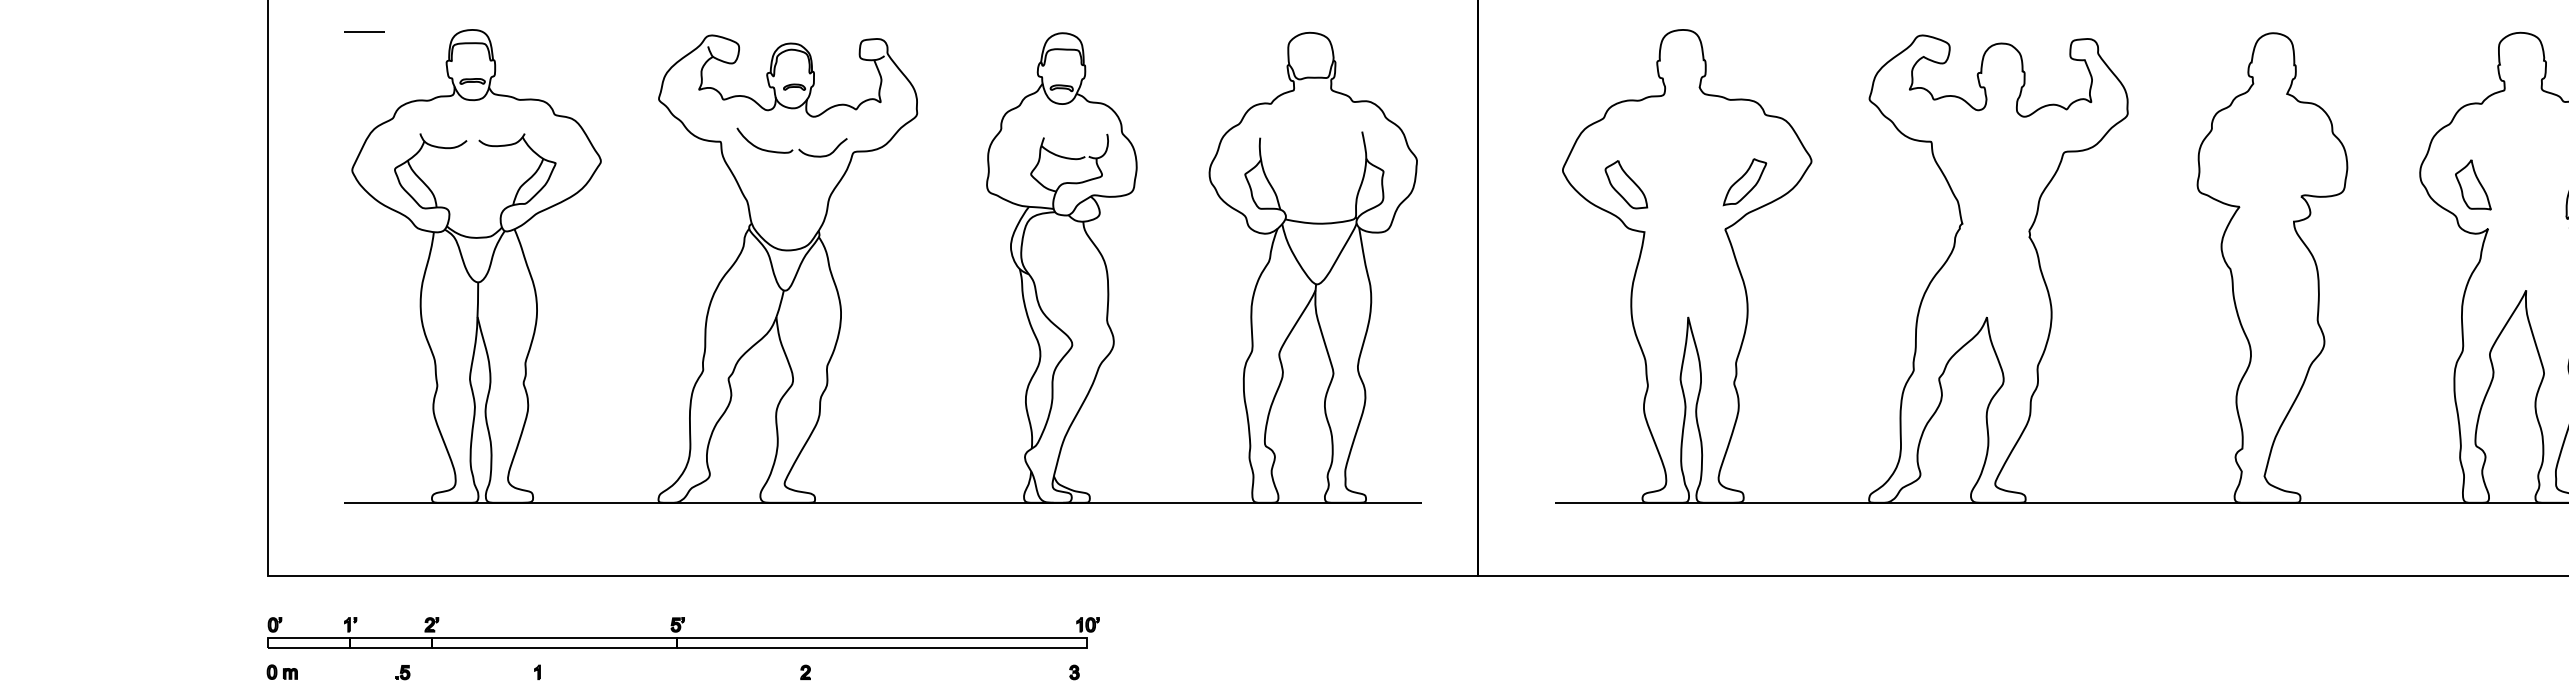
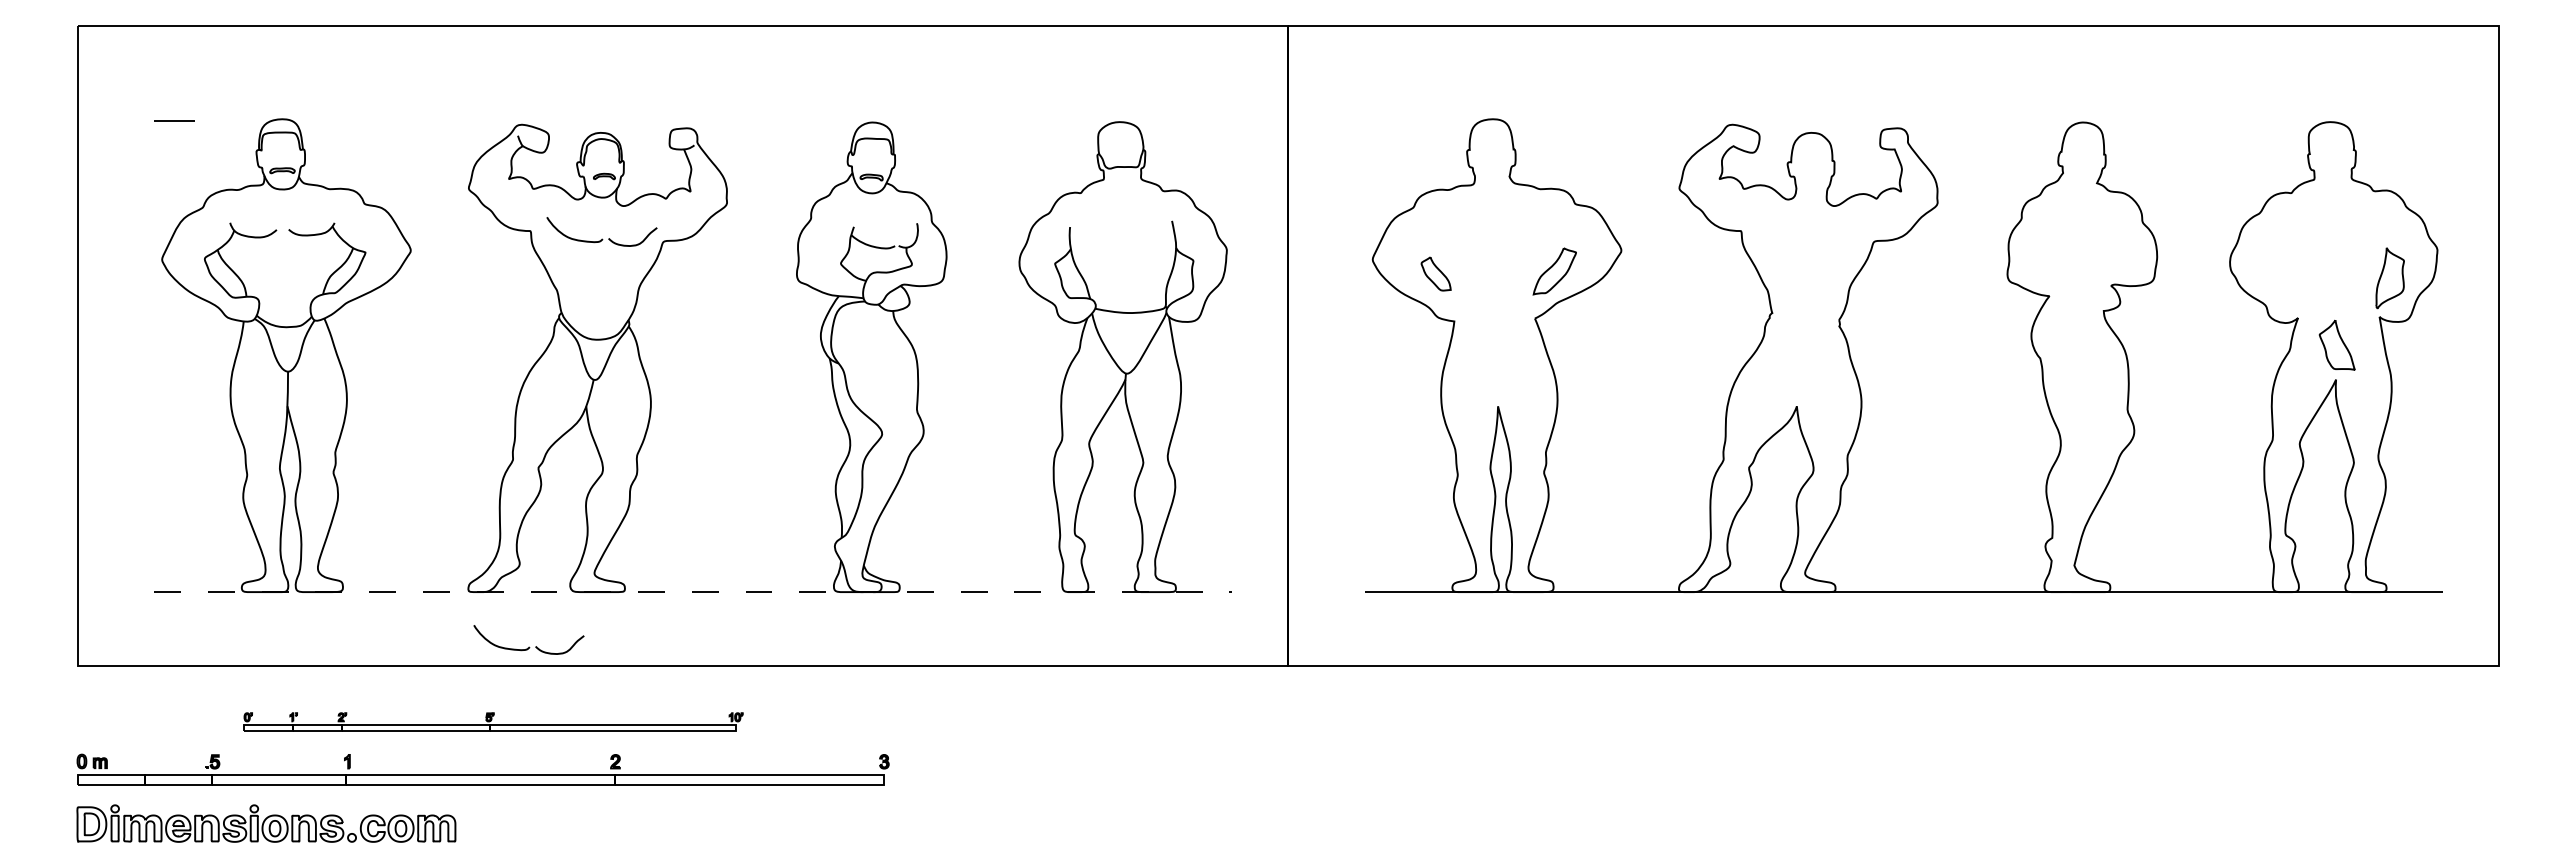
part: (1625, 184) -> (1435, 273), size x0.7
part: (2472, 184) -> (2336, 344), moved
line: (883, 503) -> (693, 592), solid -> dashed
part: (719, 557) -> (529, 646), added
part: (683, 632) -> (493, 721), size x0.6

